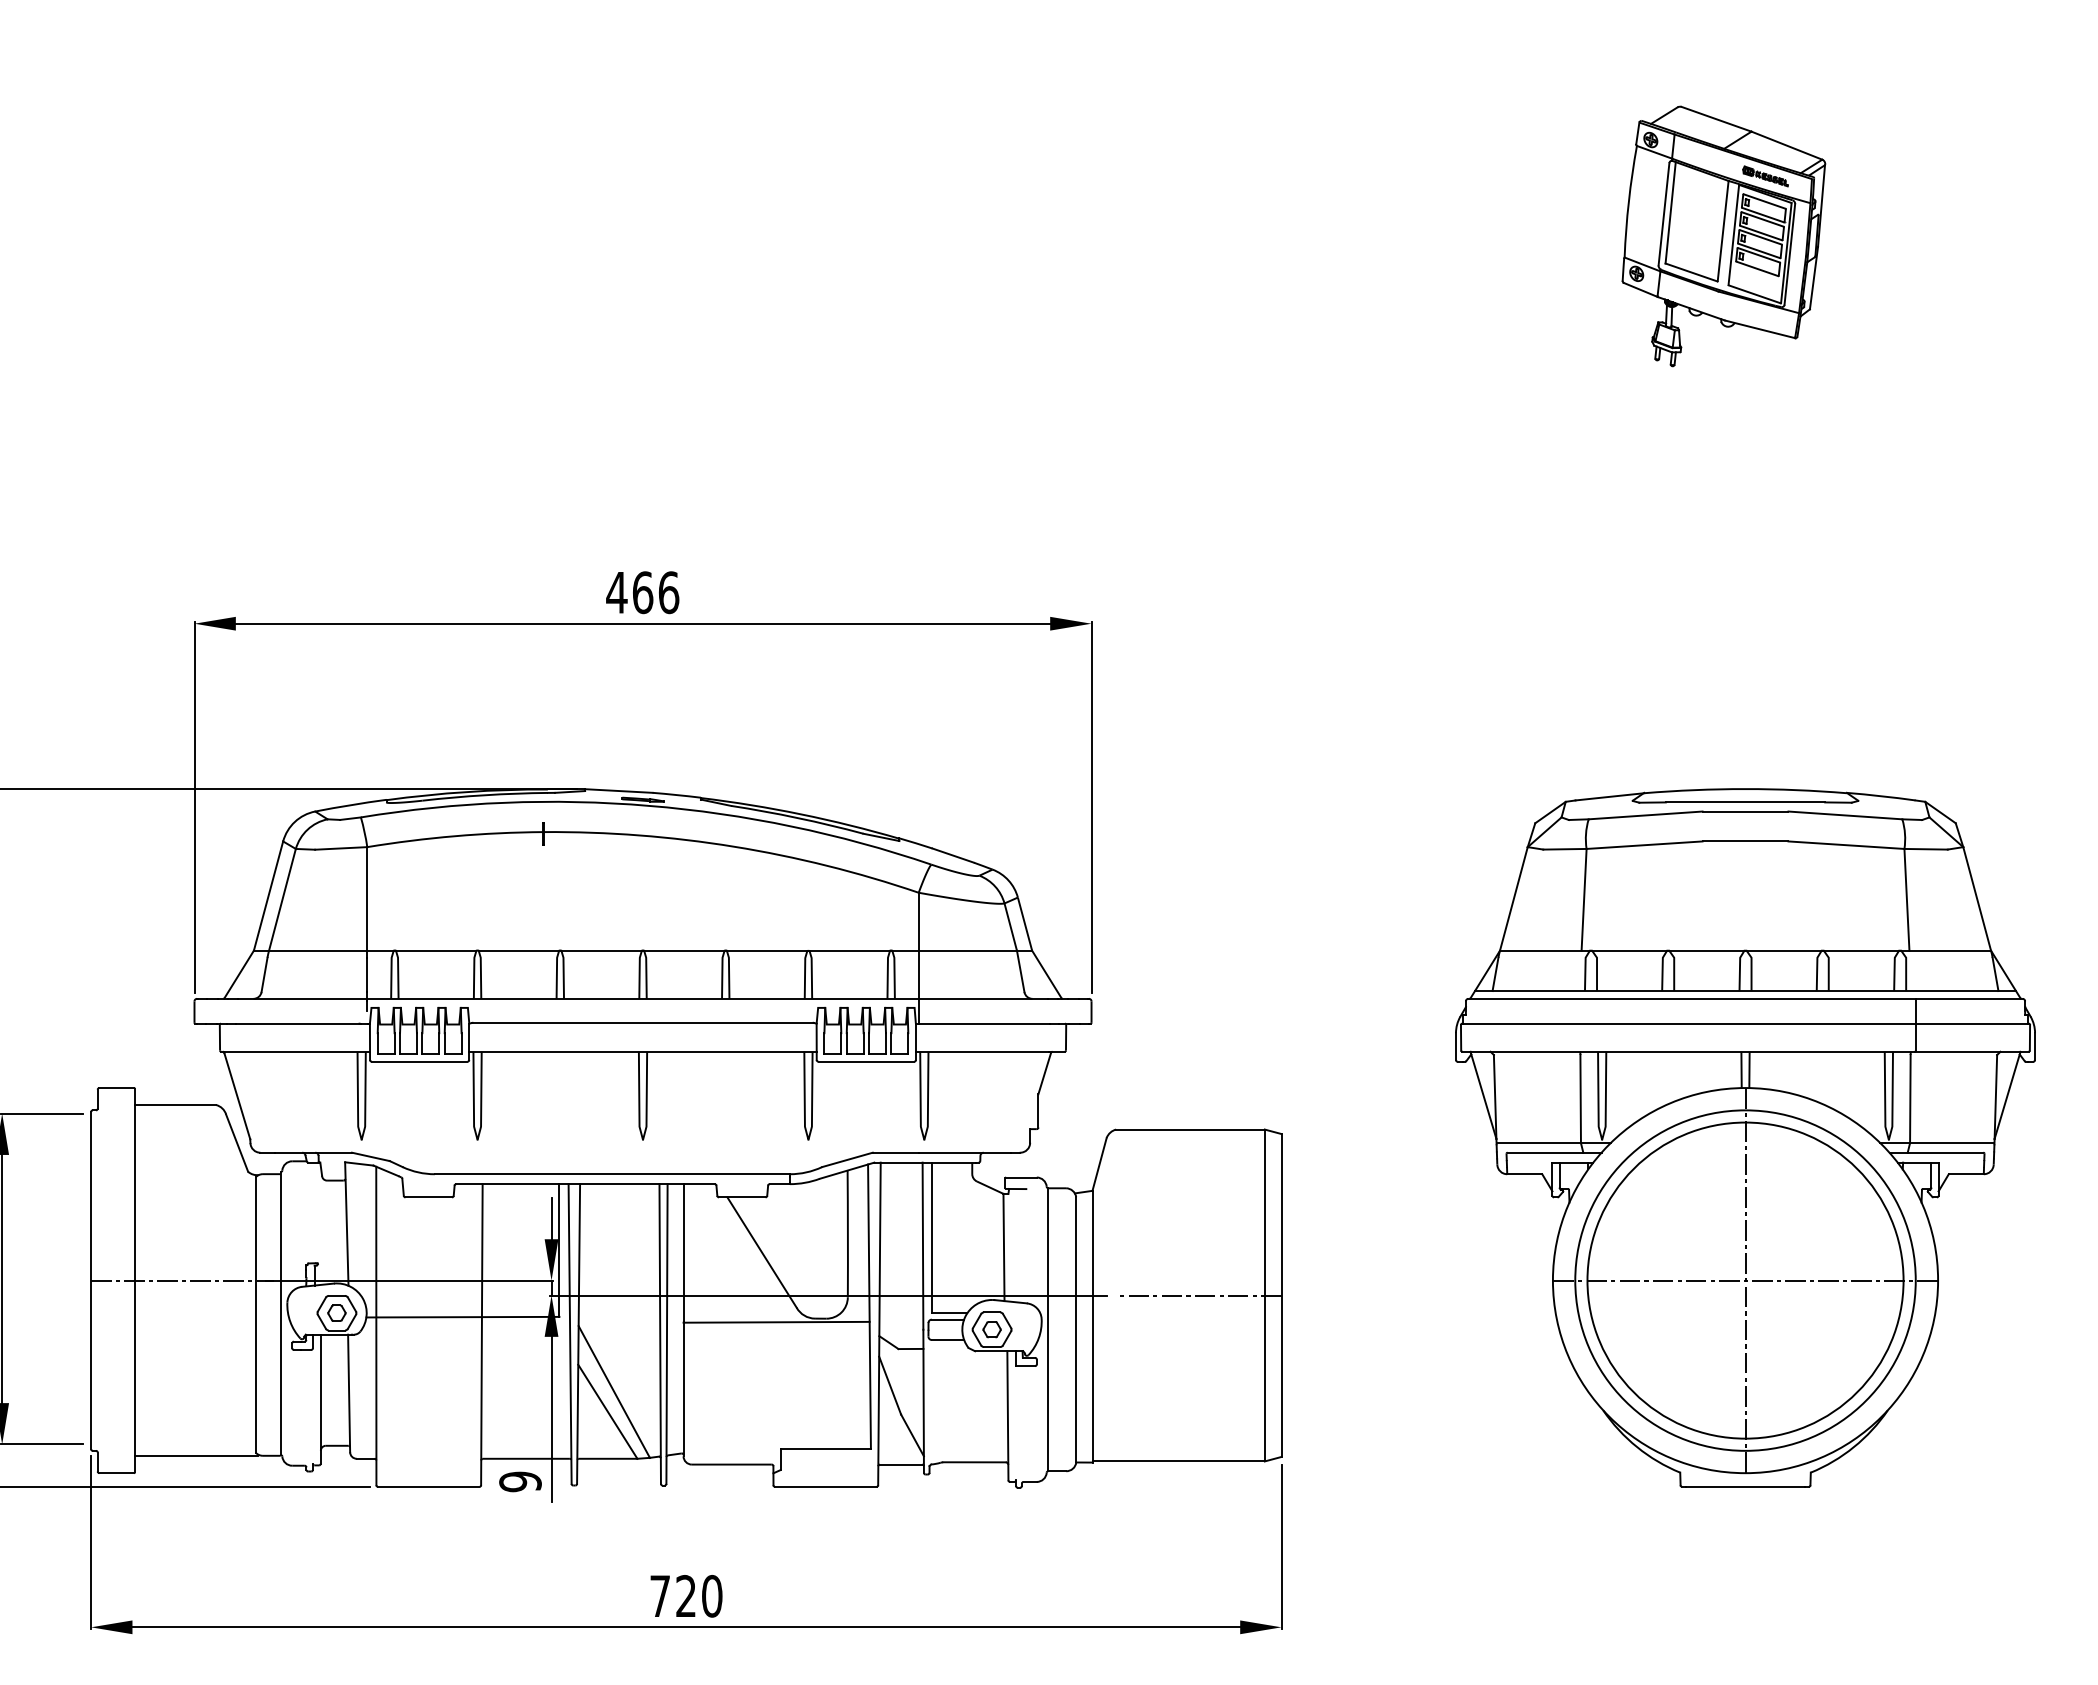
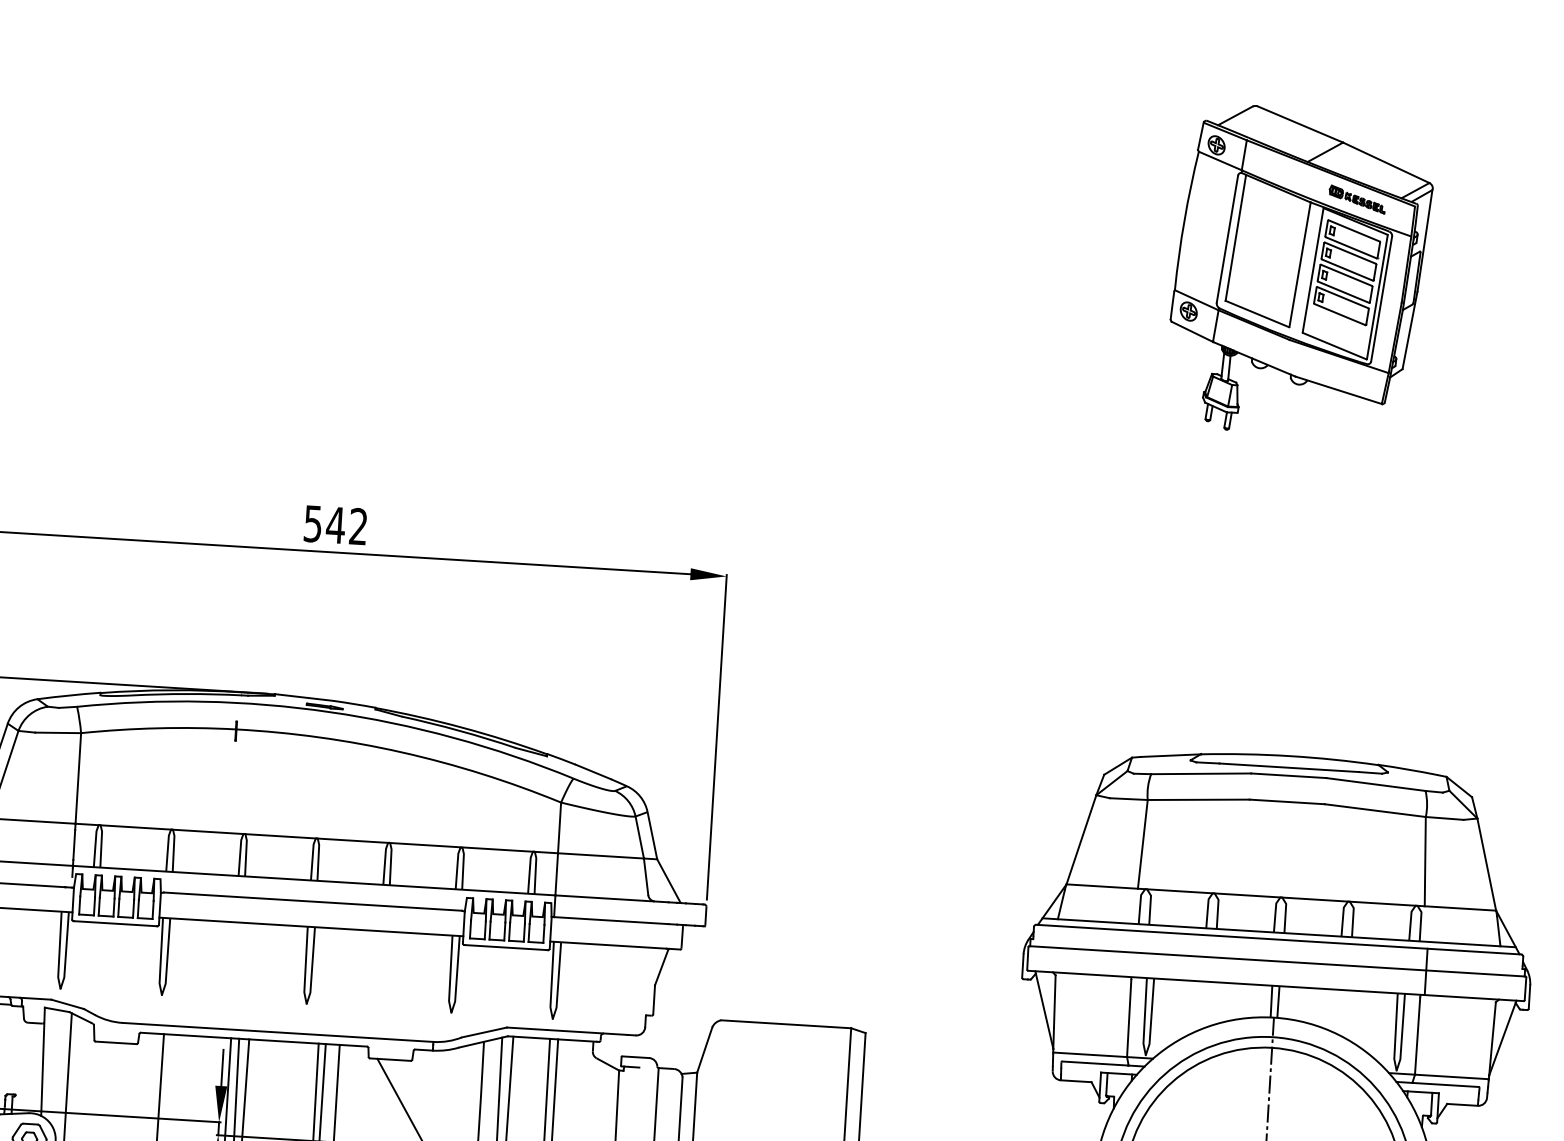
part: (1723, 236) -> (1300, 271), size x1.43
text: (642, 592) -> (335, 525), 466 -> 542

